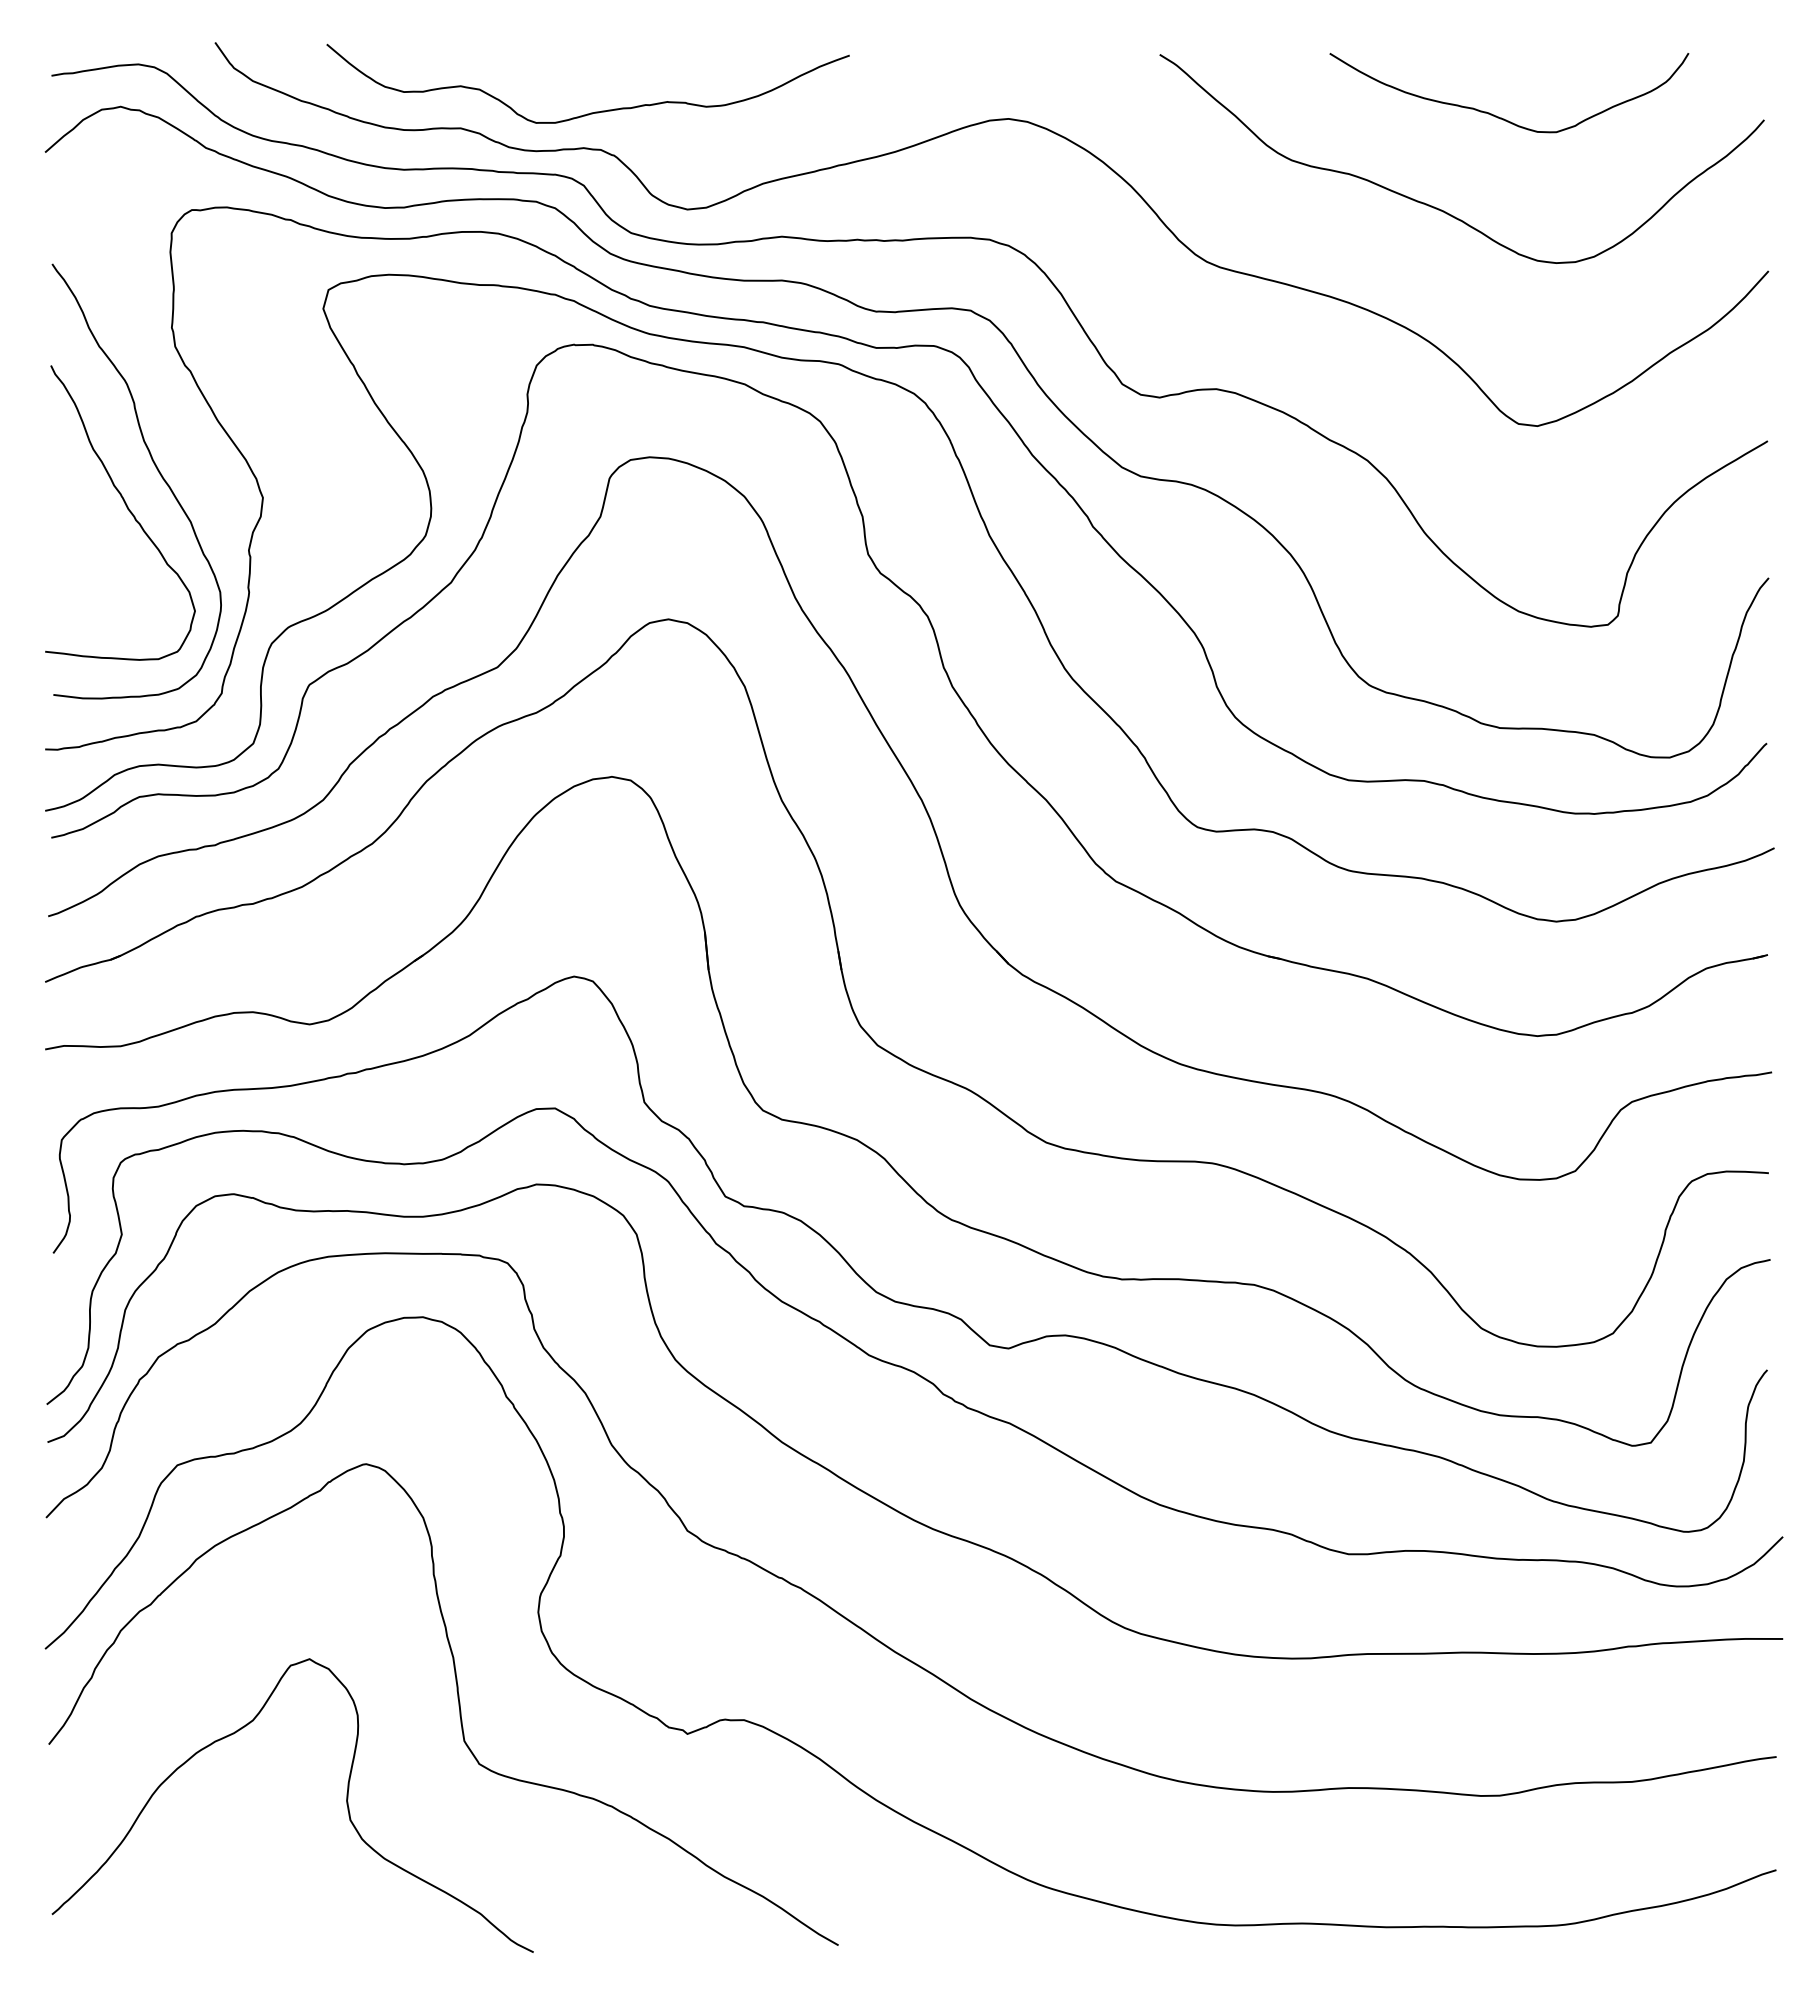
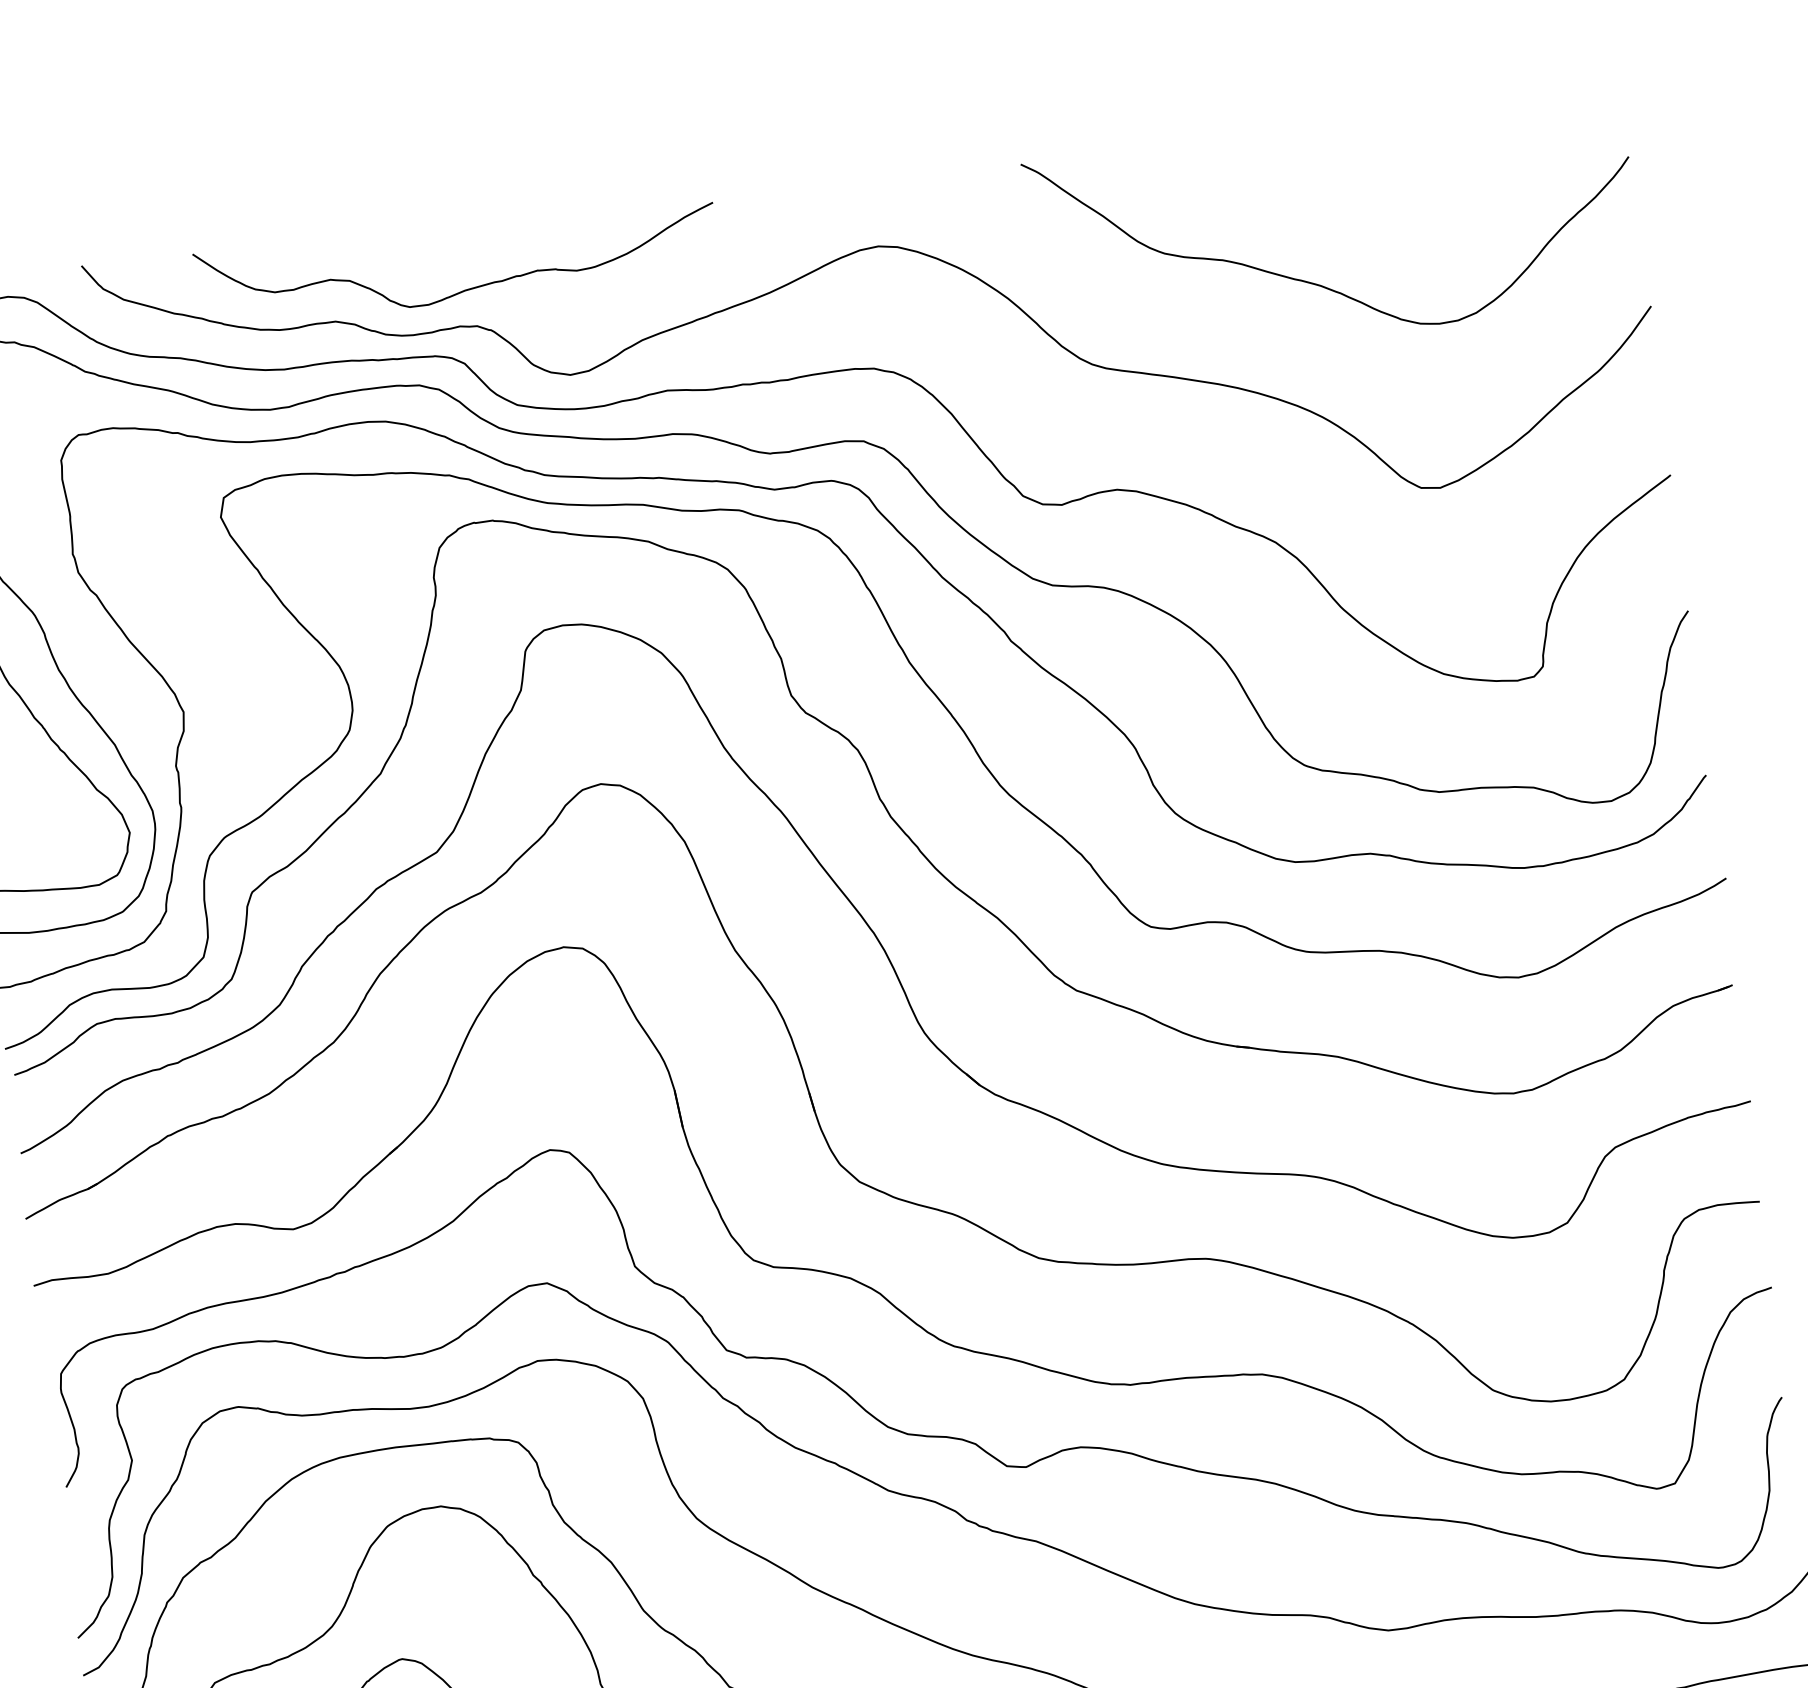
curve: (1501, 117) -> (1367, 185), removed

